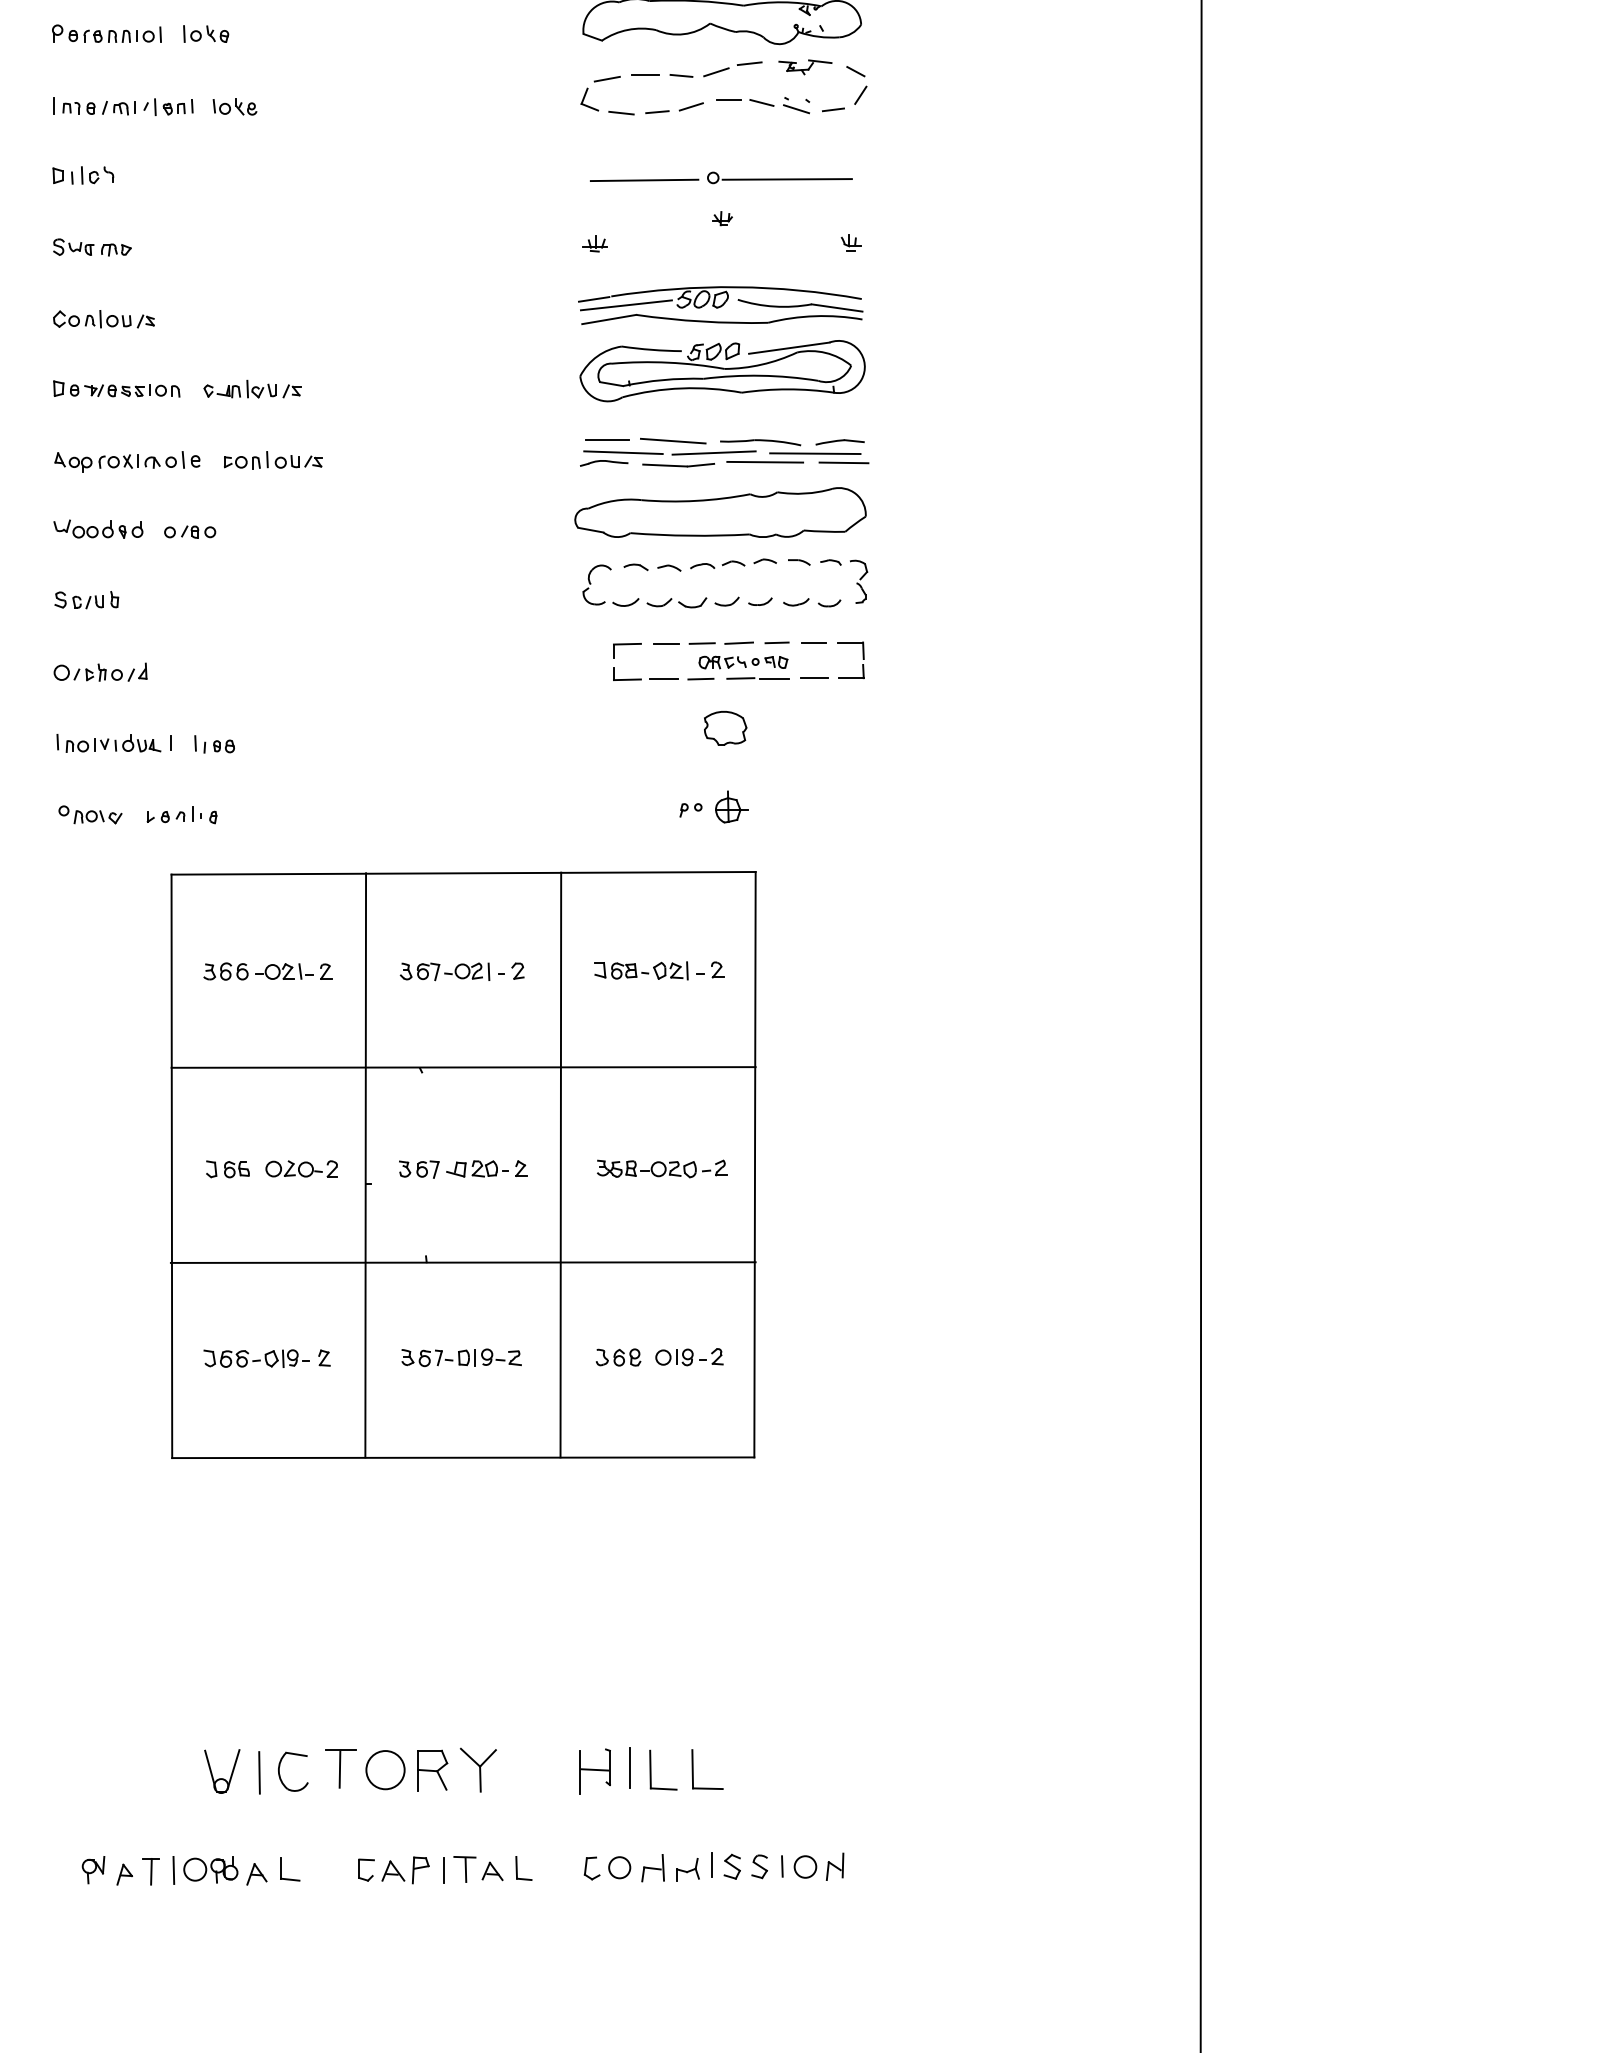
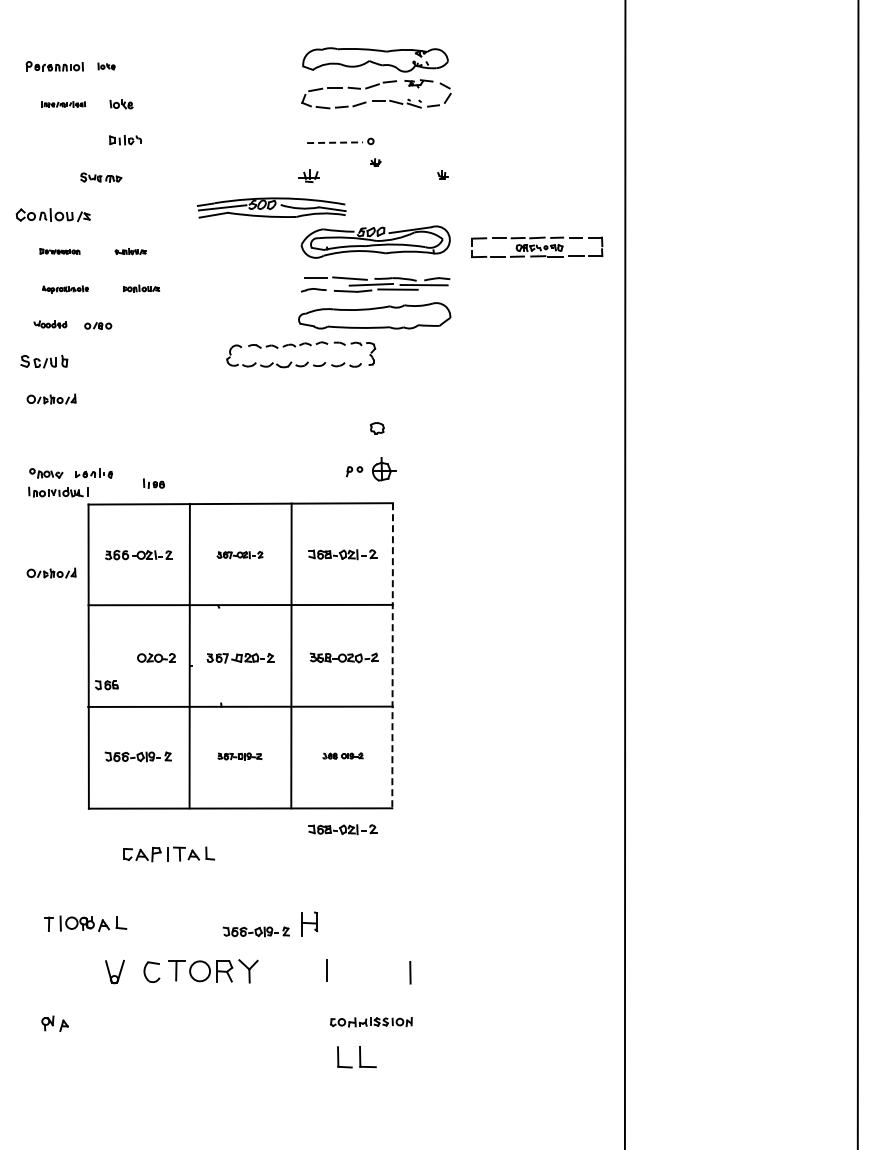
part: (205, 34) -> (106, 66), size x0.7
part: (123, 107) -> (63, 104), size x0.6
part: (83, 176) -> (125, 140), moved
line: (645, 179) -> (335, 142), solid -> dashed
line: (787, 179) -> (409, 142), removed
part: (593, 243) -> (308, 175), size x1.6
part: (92, 247) -> (101, 177), moved
part: (720, 304) -> (271, 207), moved
part: (104, 318) -> (53, 214), size x1.4
part: (115, 389) -> (59, 251), size x0.6
part: (252, 389) -> (130, 251), size x0.6
line: (622, 452) -> (323, 284), removed
part: (273, 460) -> (141, 288), size x0.7
part: (127, 461) -> (65, 289), size x0.6
line: (842, 461) -> (438, 289), removed
part: (98, 529) -> (50, 324), size x0.7
part: (725, 565) -> (301, 345), moved
part: (87, 600) -> (44, 361), size x1.4
part: (739, 661) -> (537, 247), moved
part: (725, 726) -> (377, 427), size x0.6
part: (113, 742) -> (58, 491), moved
part: (215, 744) -> (154, 483), moved
part: (712, 807) -> (370, 469), size x1.4
part: (461, 970) -> (239, 554), size x0.7
part: (100, 1004) -> (51, 572), added
line: (754, 1164) -> (392, 655), solid -> dashed
part: (227, 1169) -> (106, 685), moved
part: (658, 1356) -> (342, 755), size x0.6
part: (461, 1357) -> (239, 756), size x0.7
part: (658, 1498) -> (342, 829), added
part: (491, 1693) -> (255, 931), added
part: (595, 1770) -> (309, 923), moved
part: (685, 1770) -> (356, 1057), moved
line: (259, 1772) -> (410, 972), moved
part: (714, 1868) -> (371, 1022), size x0.6
part: (221, 1870) -> (85, 923), moved
part: (445, 1870) -> (169, 854), moved

